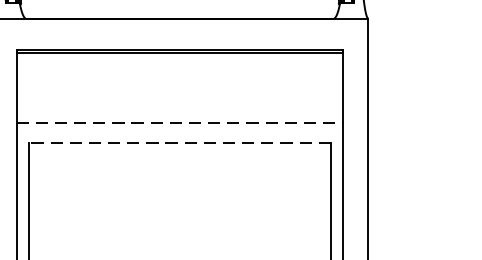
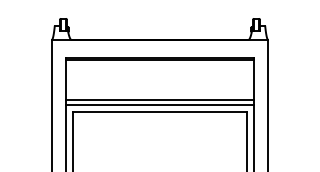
line: (180, 122) -> (160, 99), dashed -> solid
line: (179, 132) -> (159, 105), added
line: (180, 143) -> (160, 111), dashed -> solid

